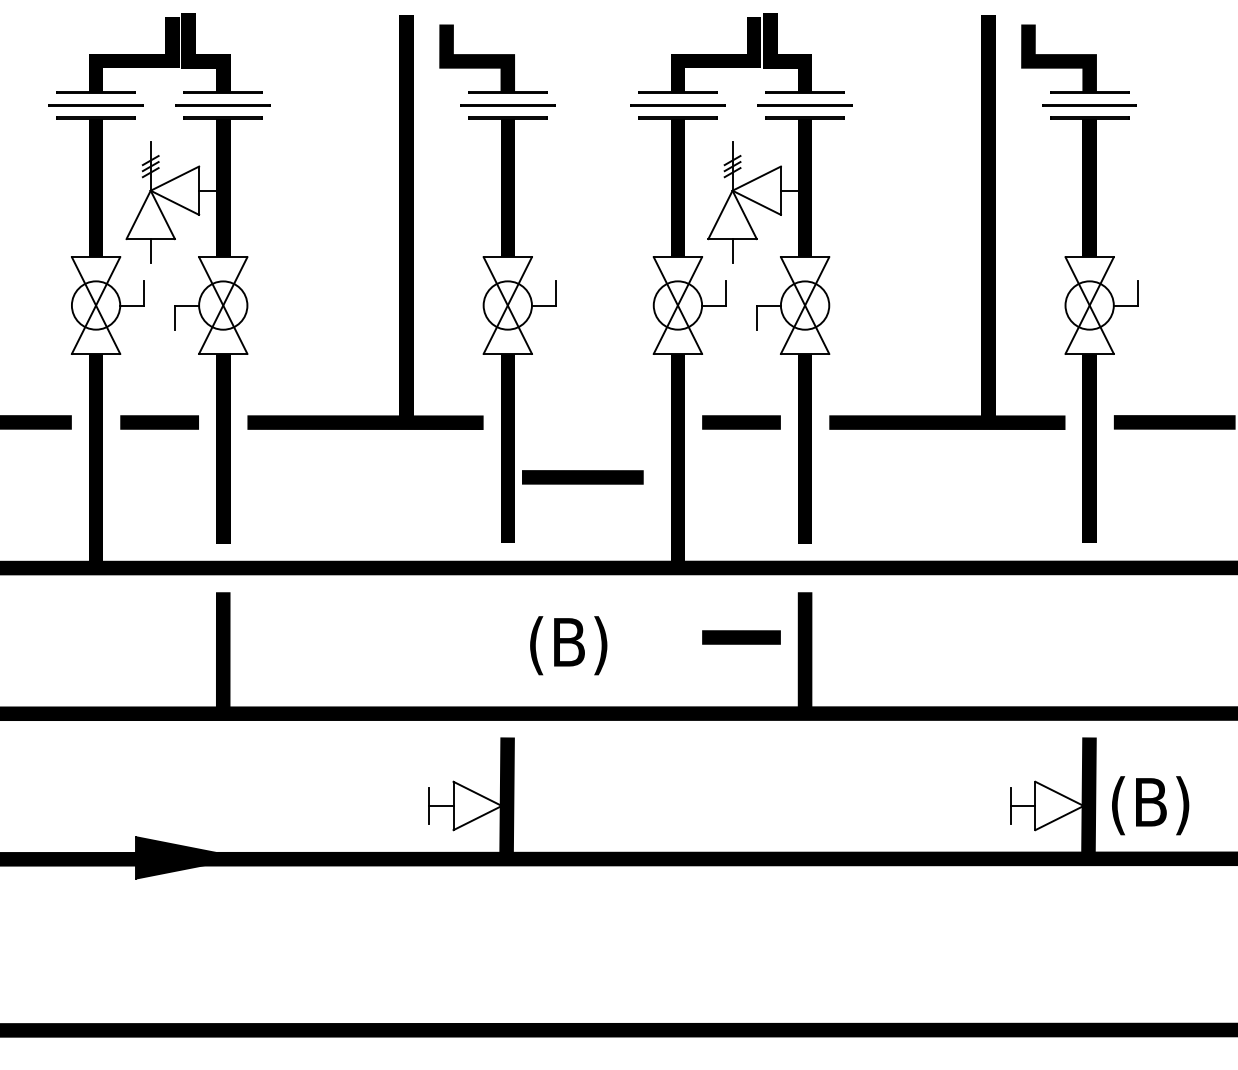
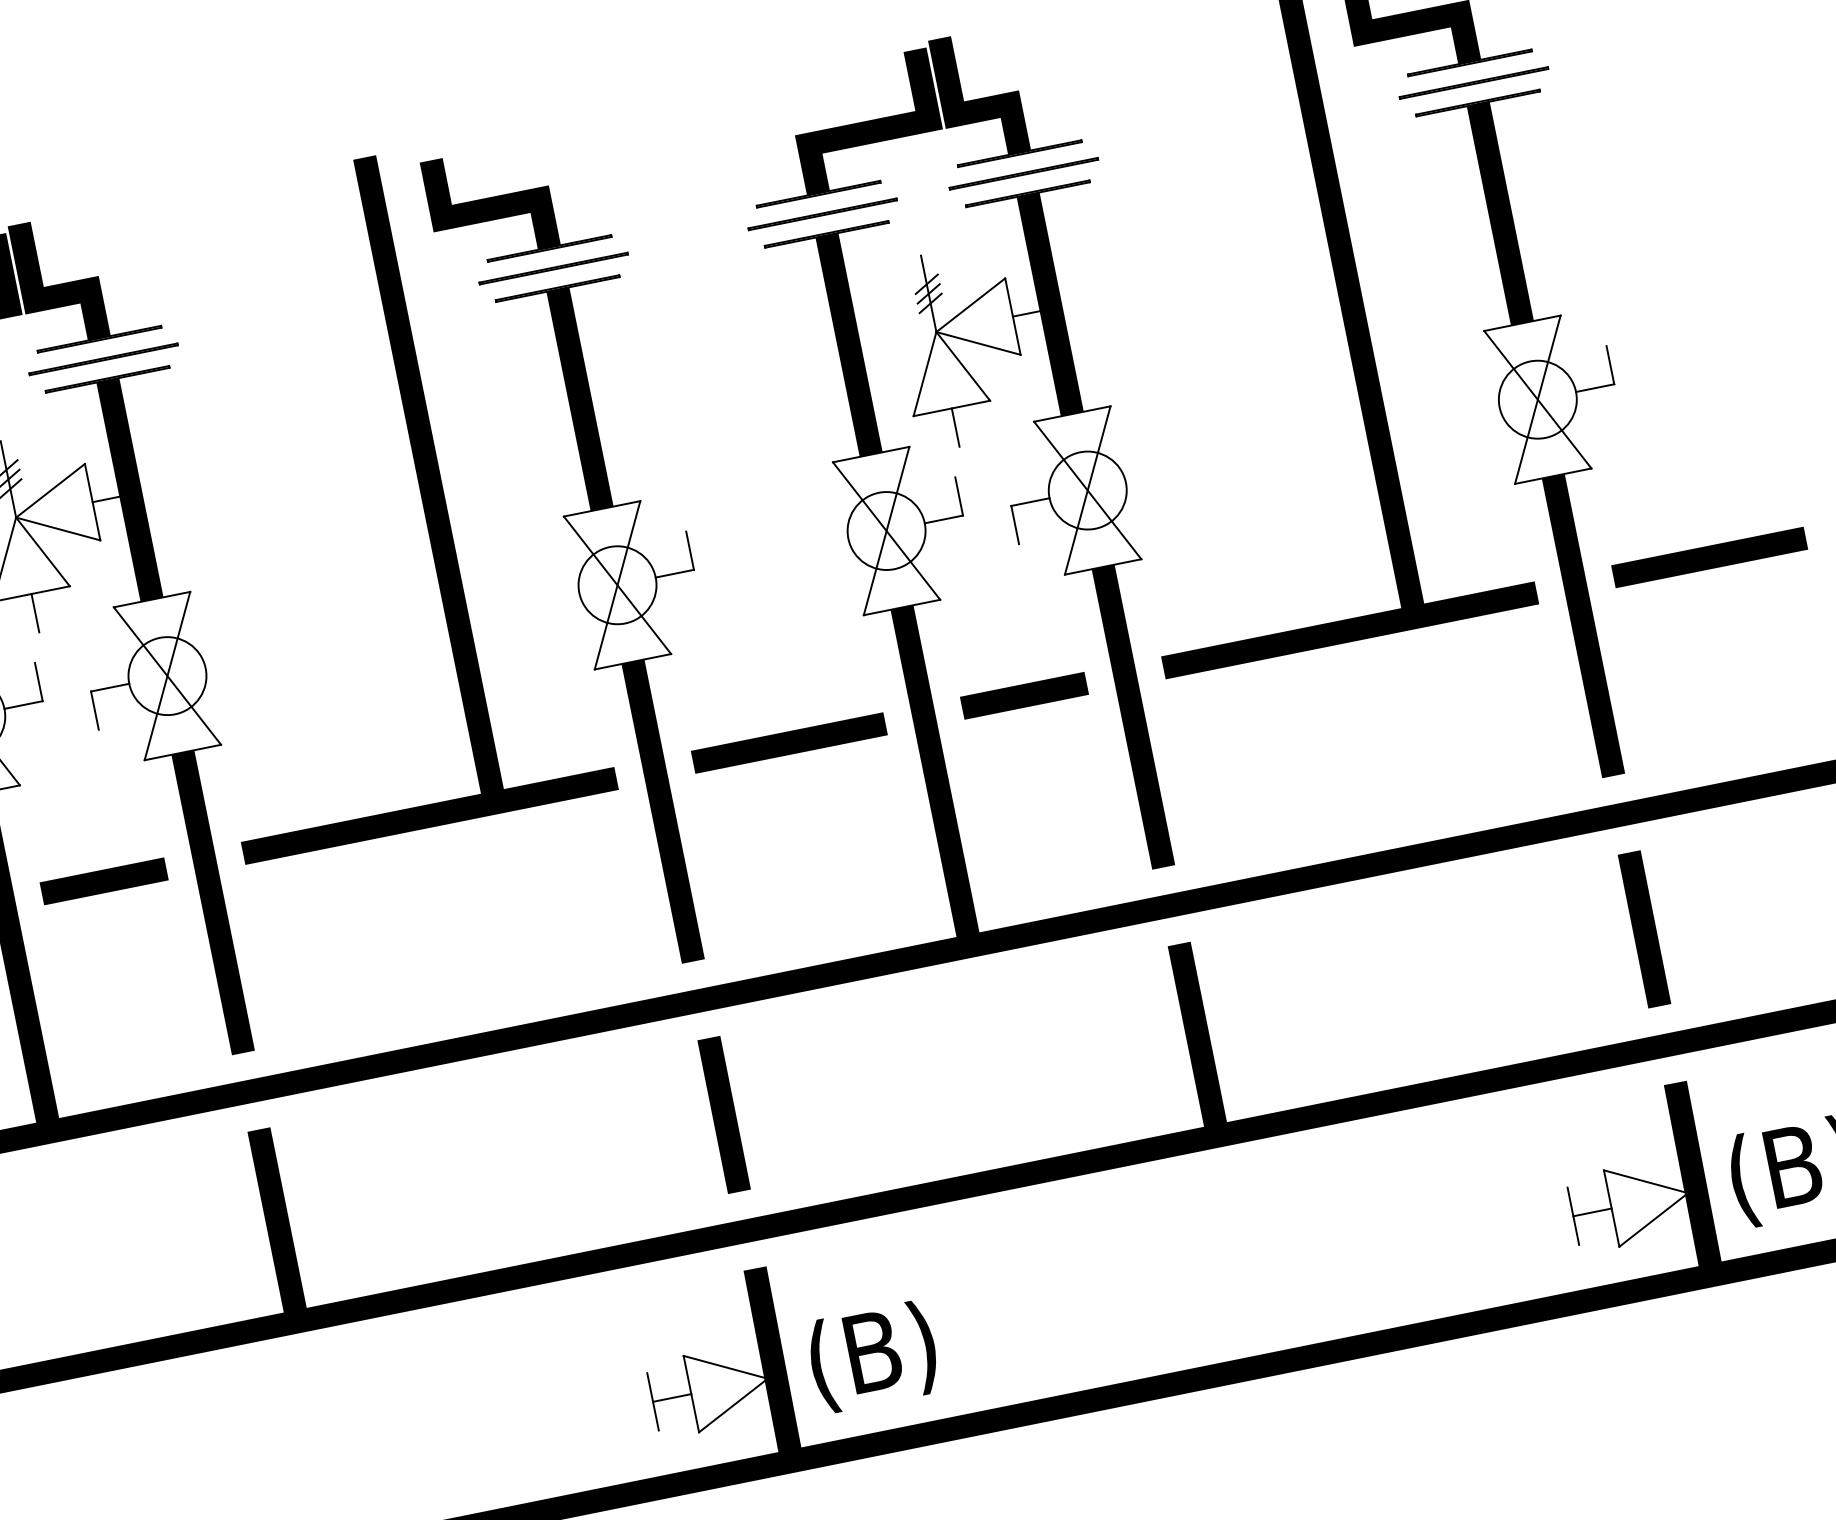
line: (582, 477) -> (788, 743), moved
line: (741, 637) -> (1093, 1035), removed
line: (507, 639) -> (723, 1113), added
line: (1089, 639) -> (1644, 928), added
text: (568, 645) -> (872, 1356), moved

